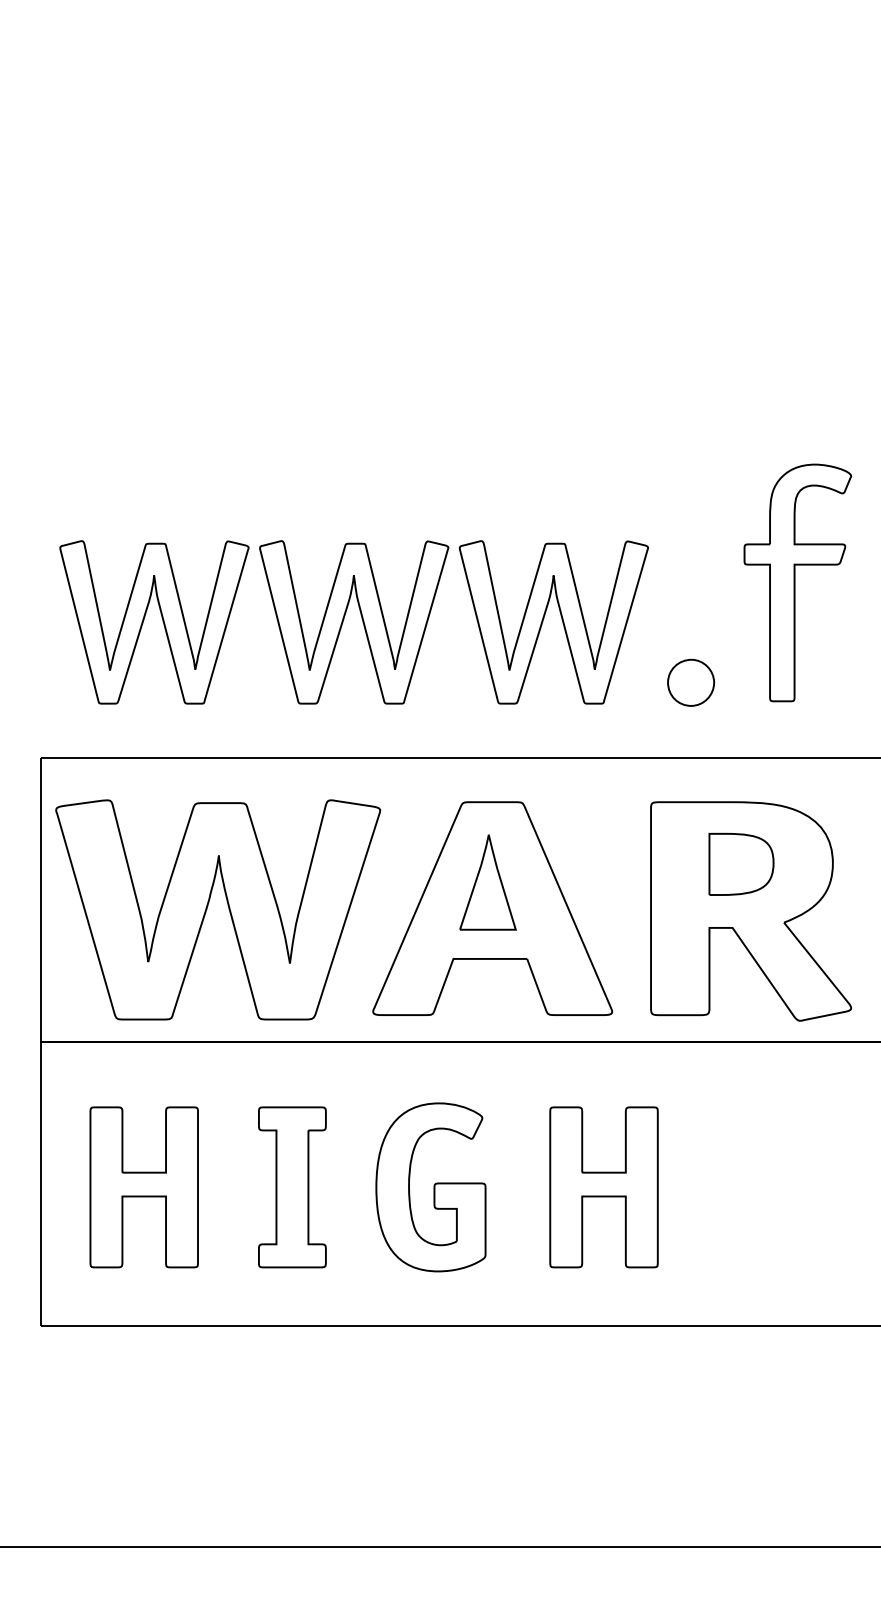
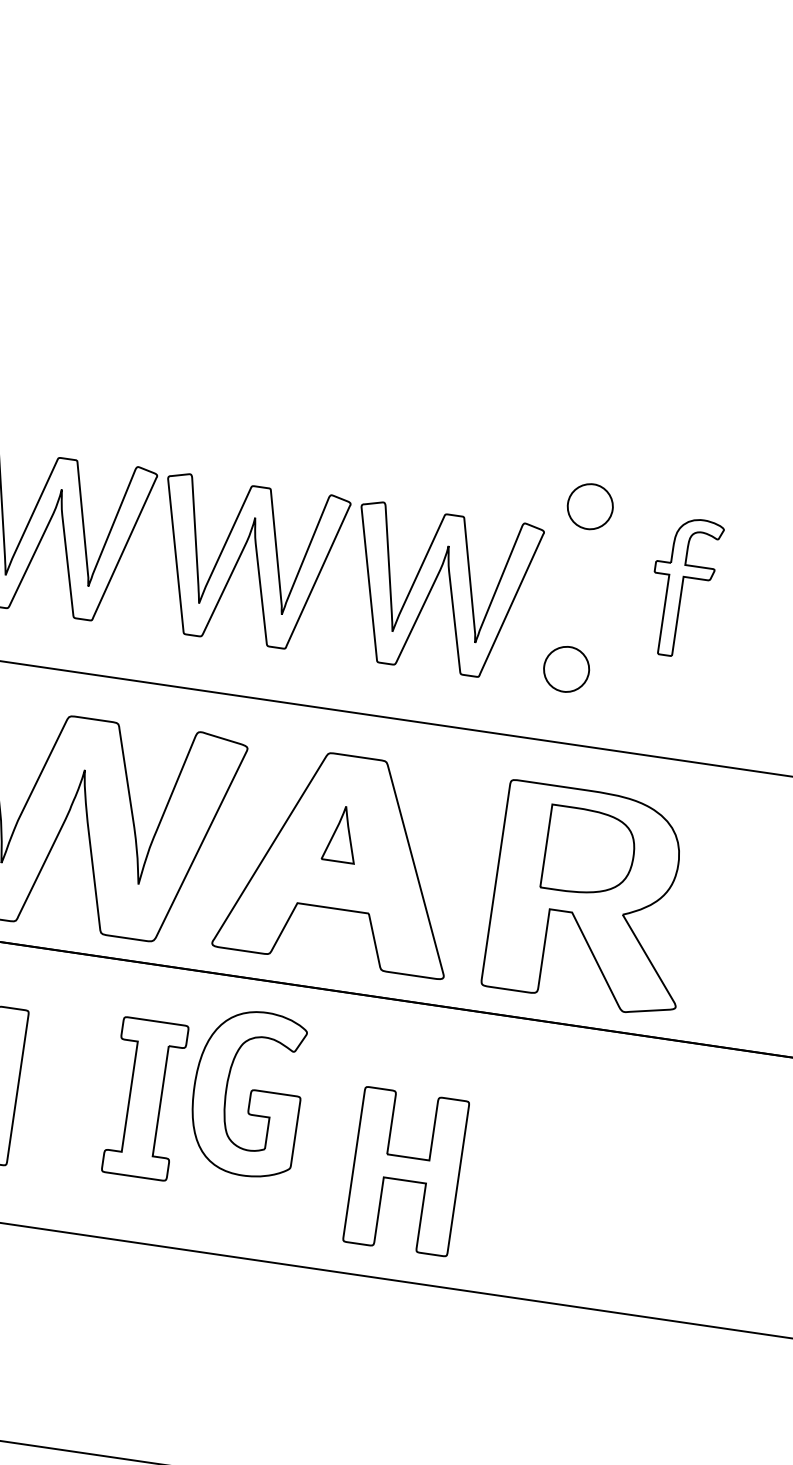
part: (690, 514) -> (589, 506), added
part: (797, 582) -> (683, 587), size x0.6
part: (741, 864) -> (589, 852), size x1.4
part: (487, 882) -> (341, 833), size x0.6
part: (292, 1187) -> (145, 1099), moved
part: (430, 1187) -> (247, 1093), moved
part: (603, 1187) -> (405, 1171), moved

